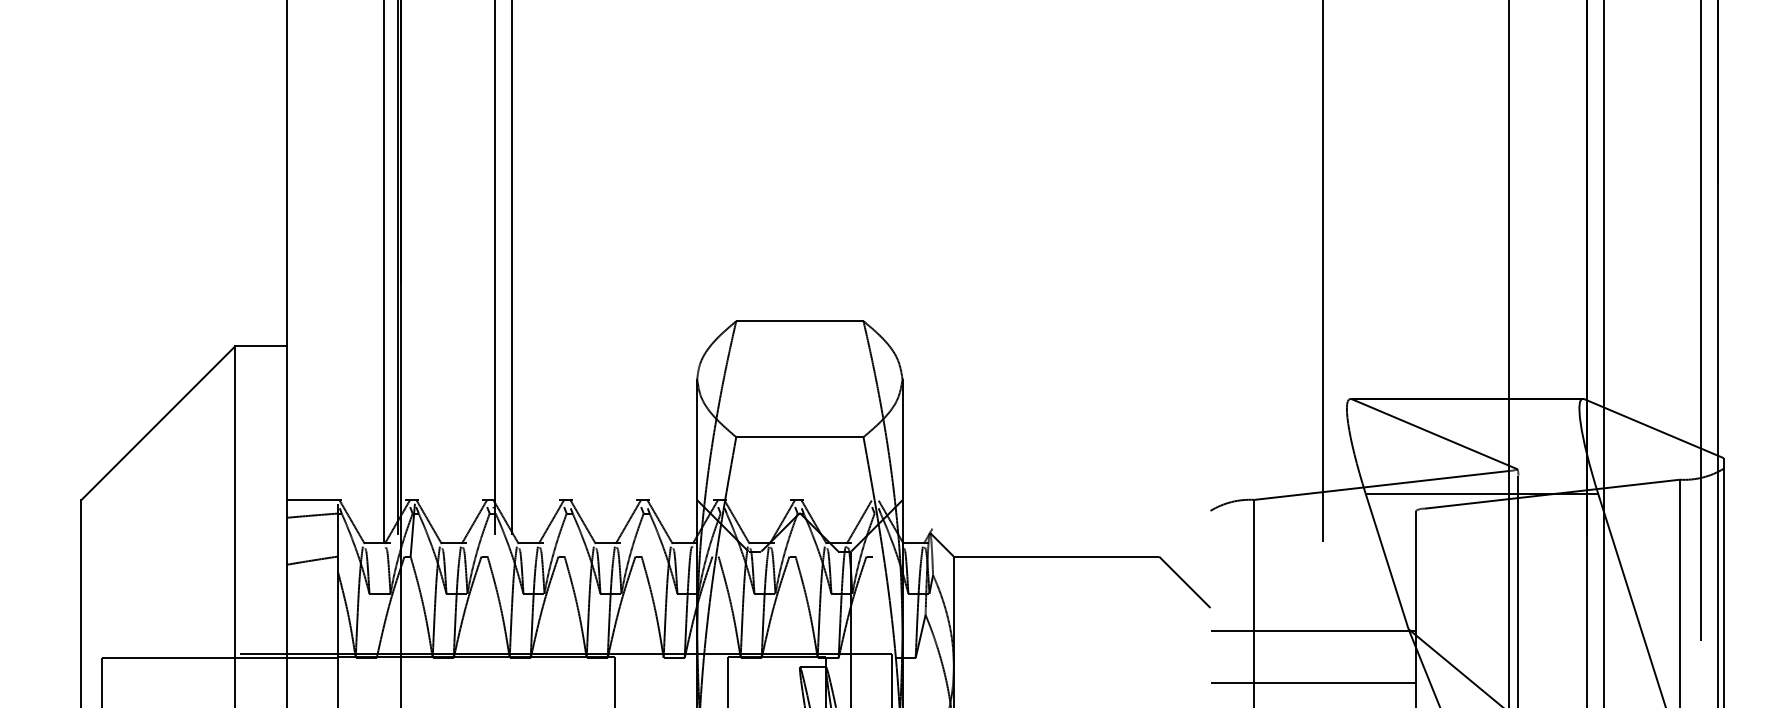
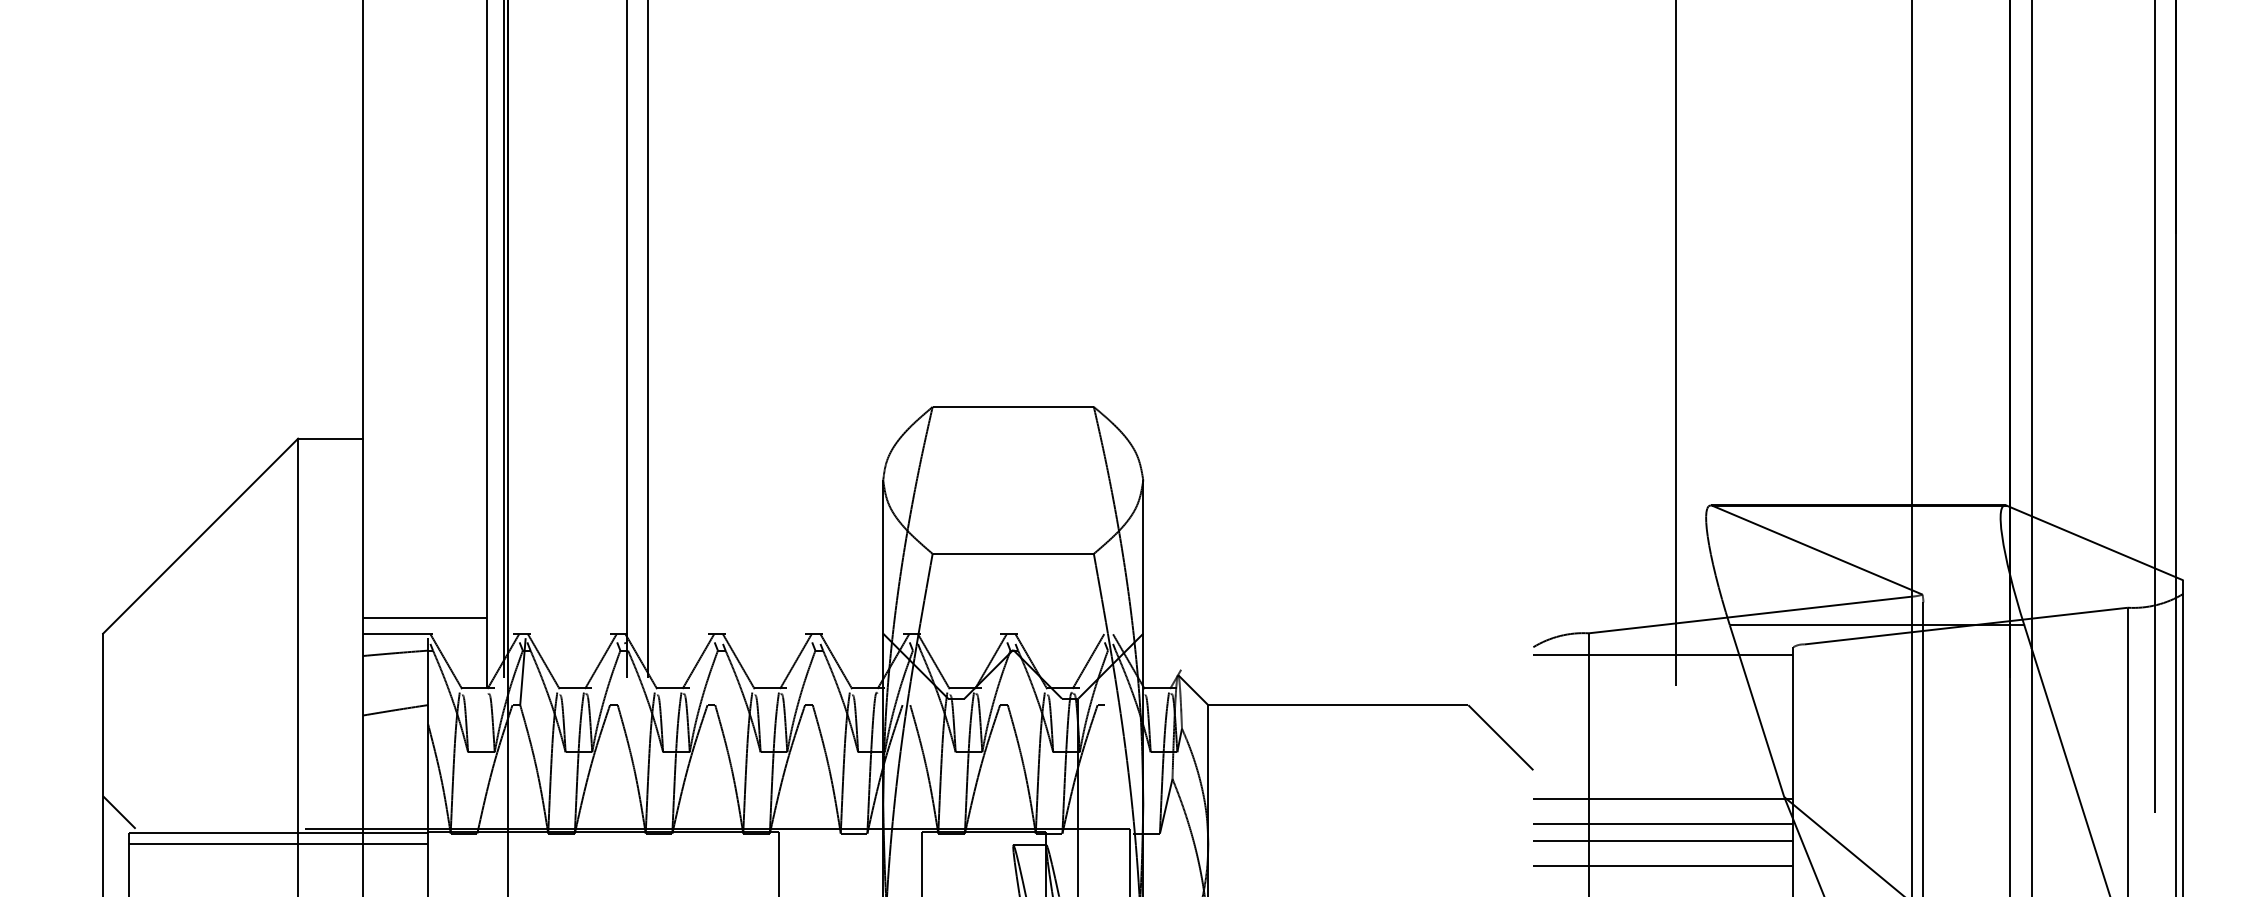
line: (335, 488) -> (424, 618), added
line: (1313, 517) -> (1663, 655), added
line: (94, 641) -> (119, 812), added
line: (1313, 650) -> (1663, 823), added
line: (1313, 664) -> (1663, 841), added
line: (219, 665) -> (278, 843), added

